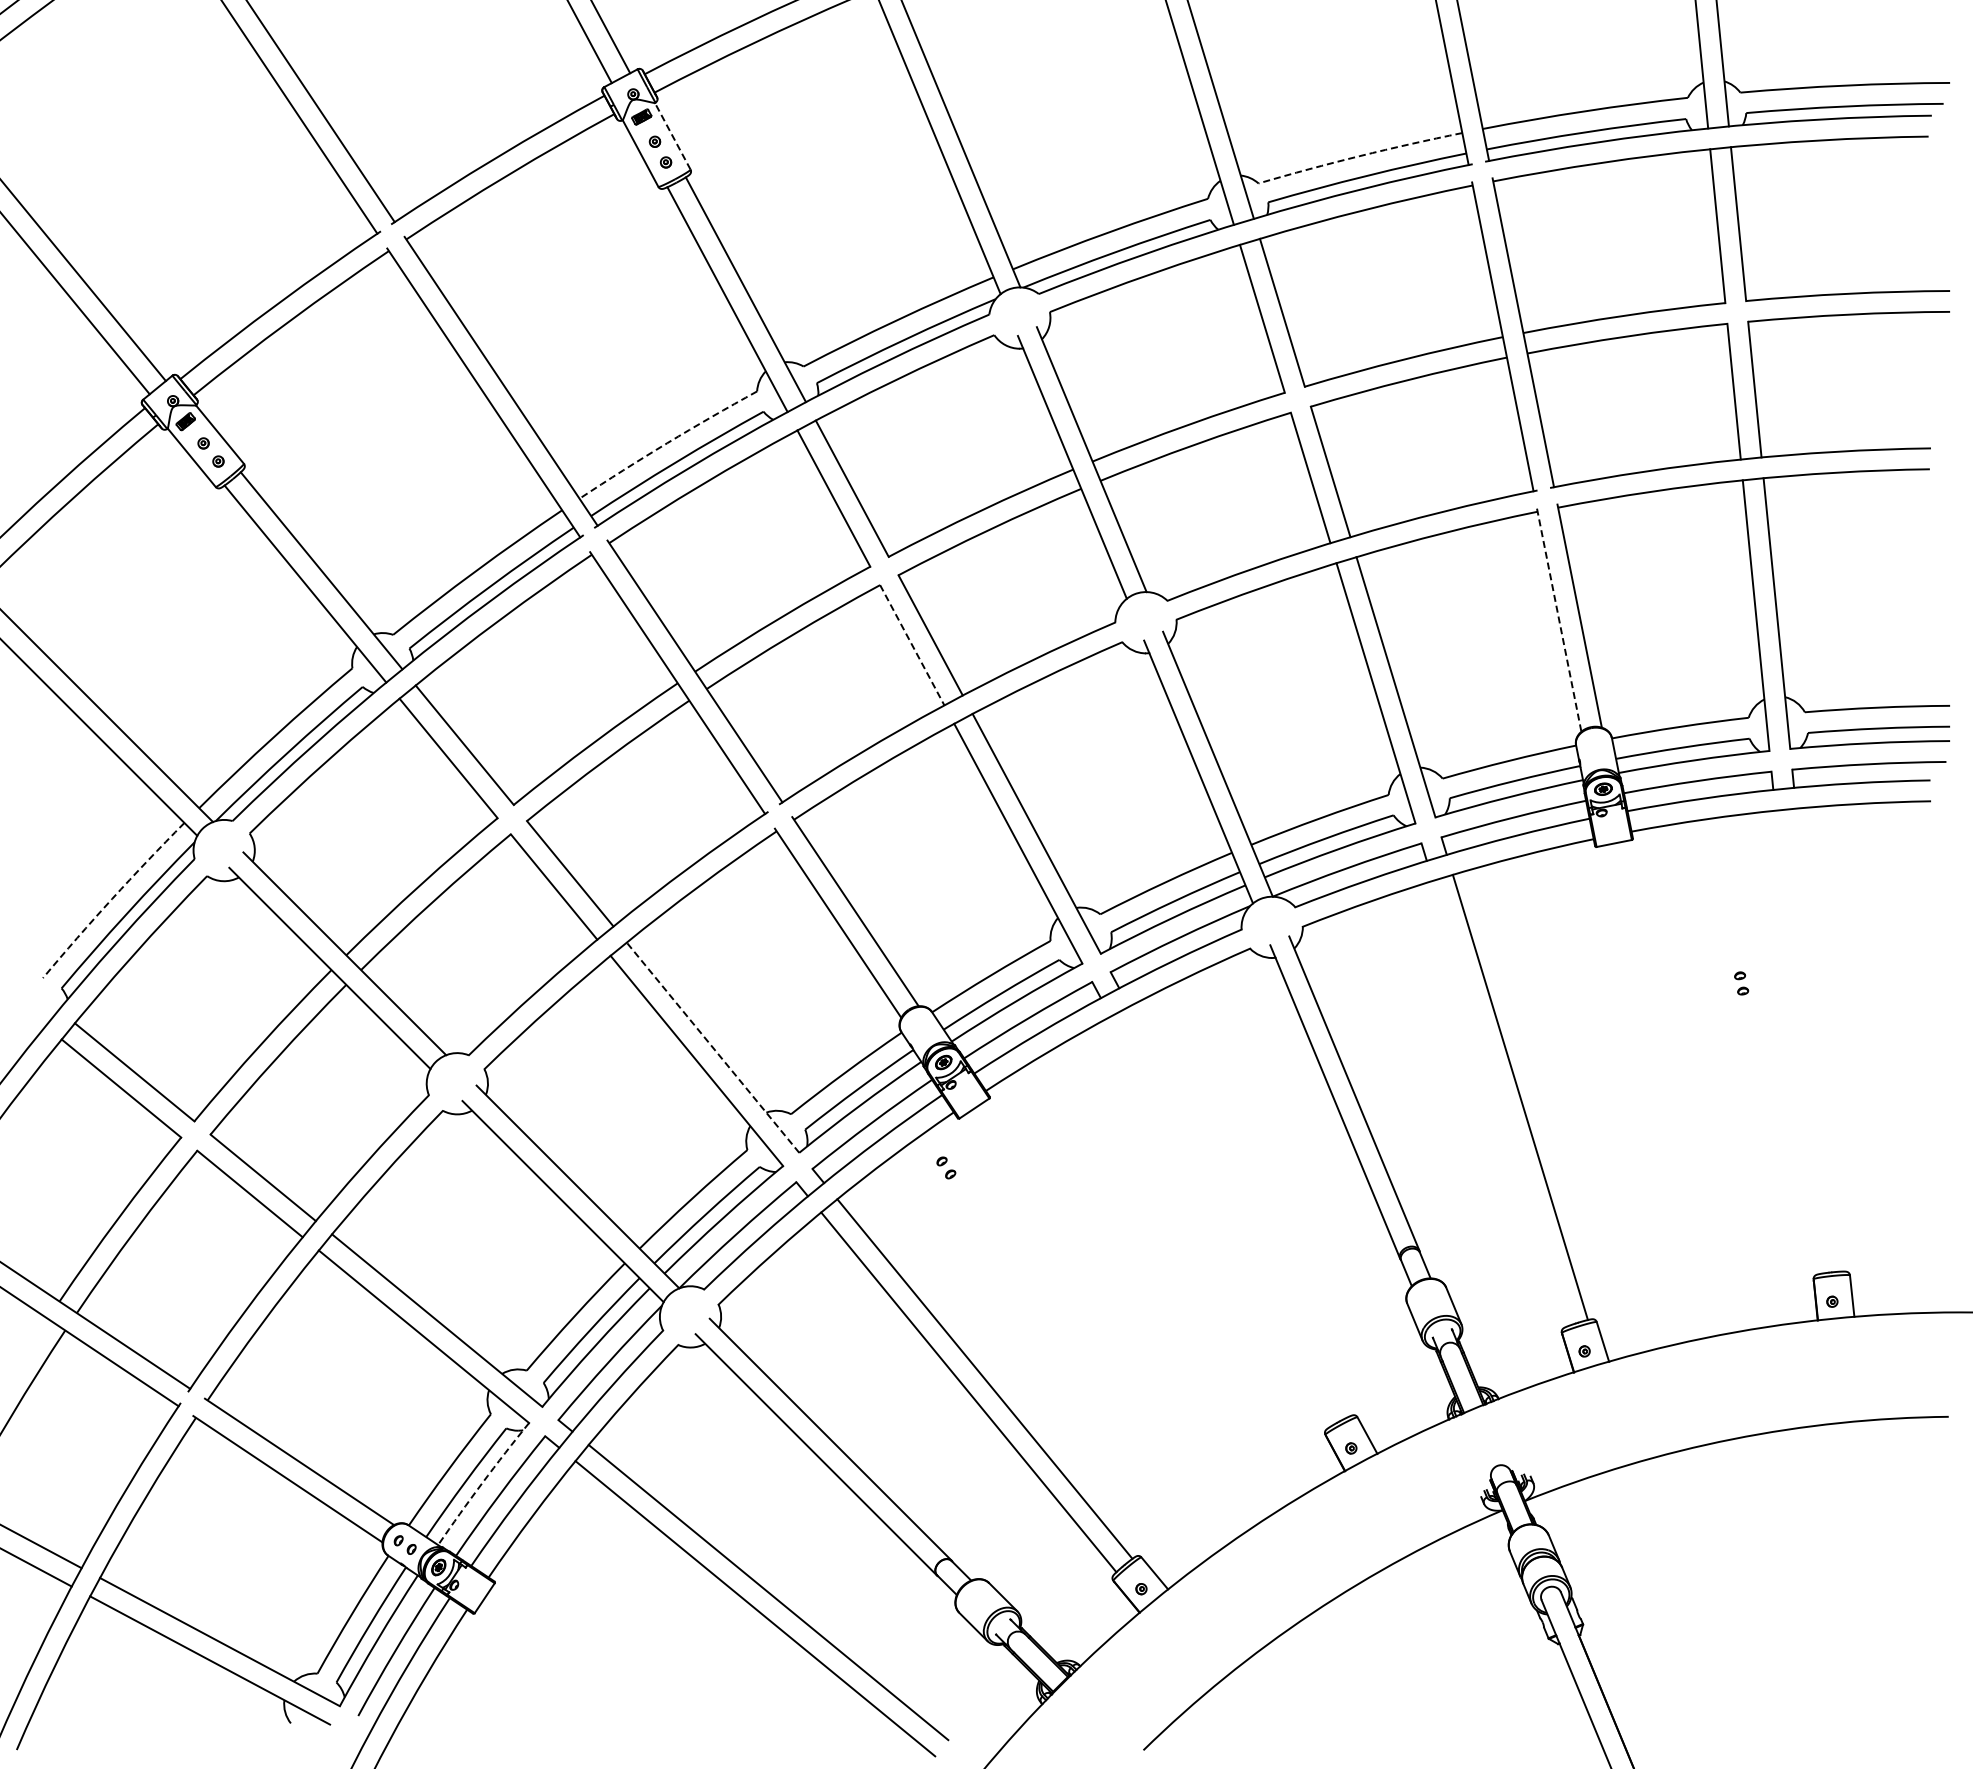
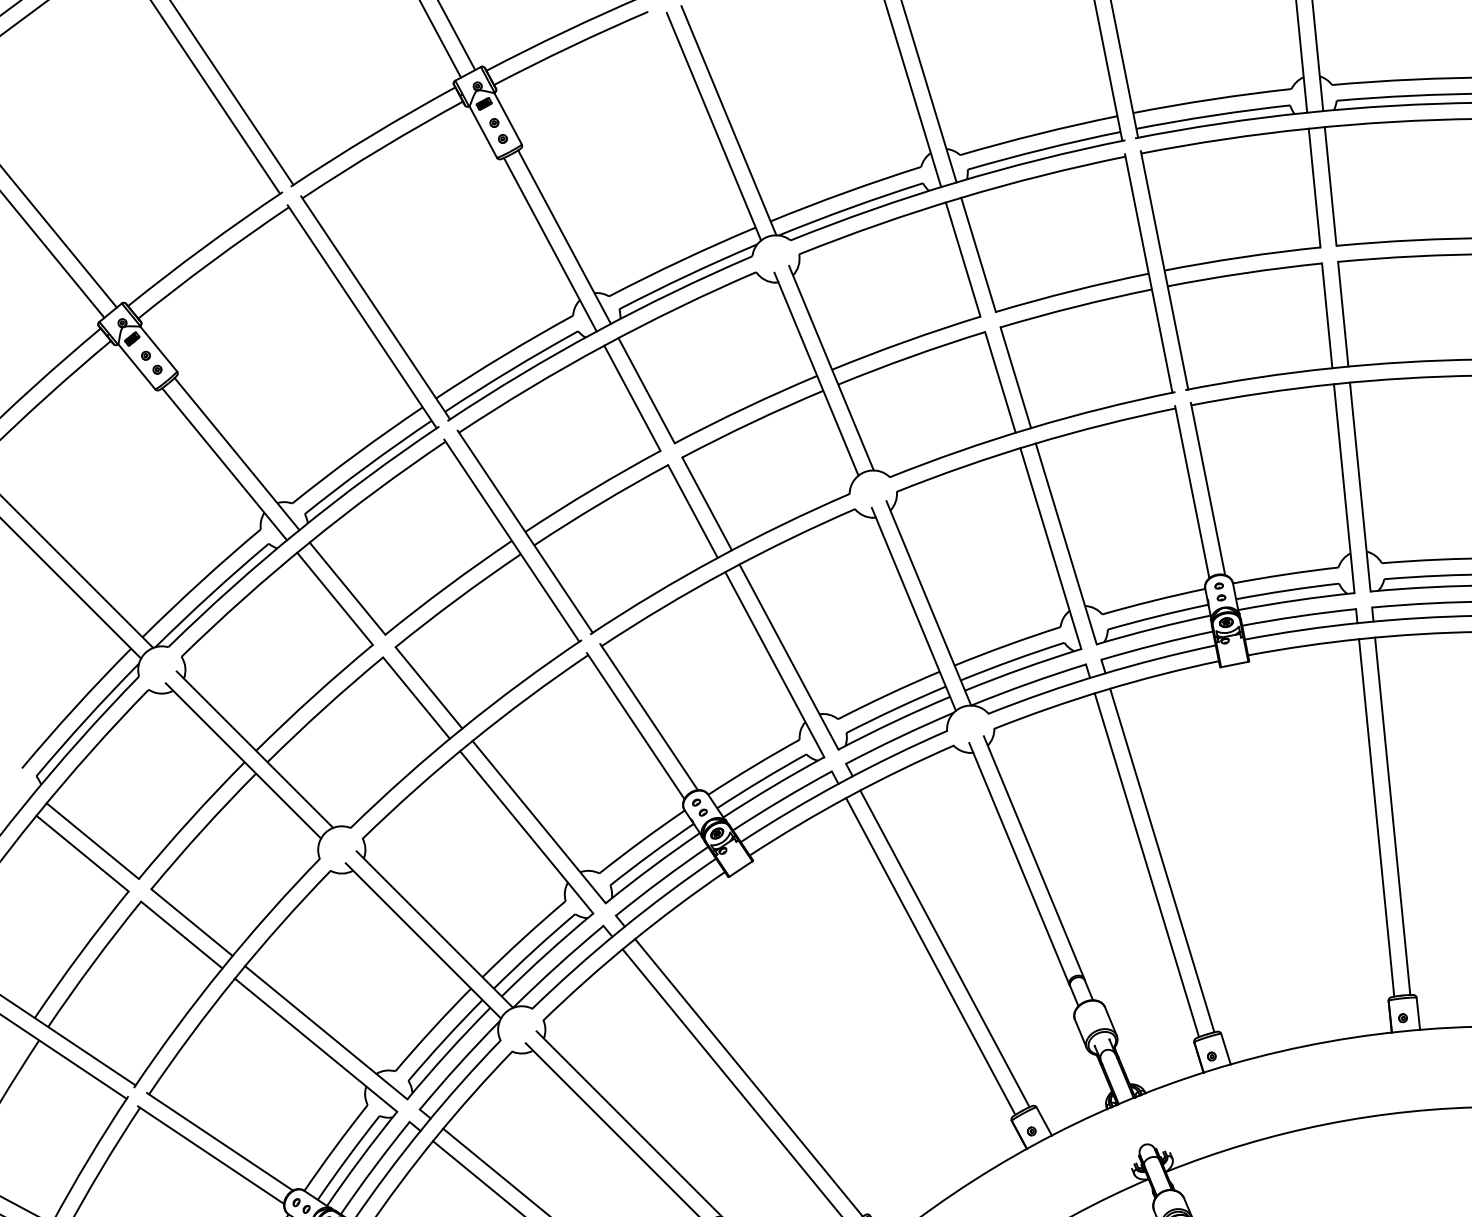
line: (672, 136) -> (507, 118), dashed -> solid
arc: (1359, 156) -> (1038, 134), dashed -> solid
arc: (667, 443) -> (504, 355), dashed -> solid
line: (1559, 620) -> (1192, 492), dashed -> solid
line: (912, 645) -> (693, 511), dashed -> solid
arc: (112, 899) -> (75, 707), dashed -> solid
part: (1741, 983) -> (1220, 591), moved
line: (1818, 1039) -> (1392, 815), added
line: (1797, 1041) -> (1376, 817), added
line: (712, 1047) -> (538, 821), dashed -> solid
line: (1500, 1103) -> (1146, 865), added
part: (946, 1167) -> (700, 807), moved
line: (1238, 1211) -> (944, 948), added
line: (1220, 1221) -> (930, 956), added
arc: (482, 1483) -> (361, 1158), dashed -> solid

